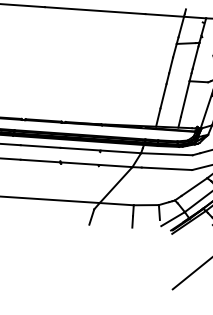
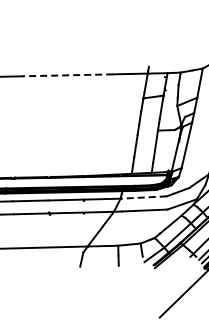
line: (94, 10) -> (67, 75), solid -> dashed
line: (166, 154) -> (143, 197), solid -> dashed

